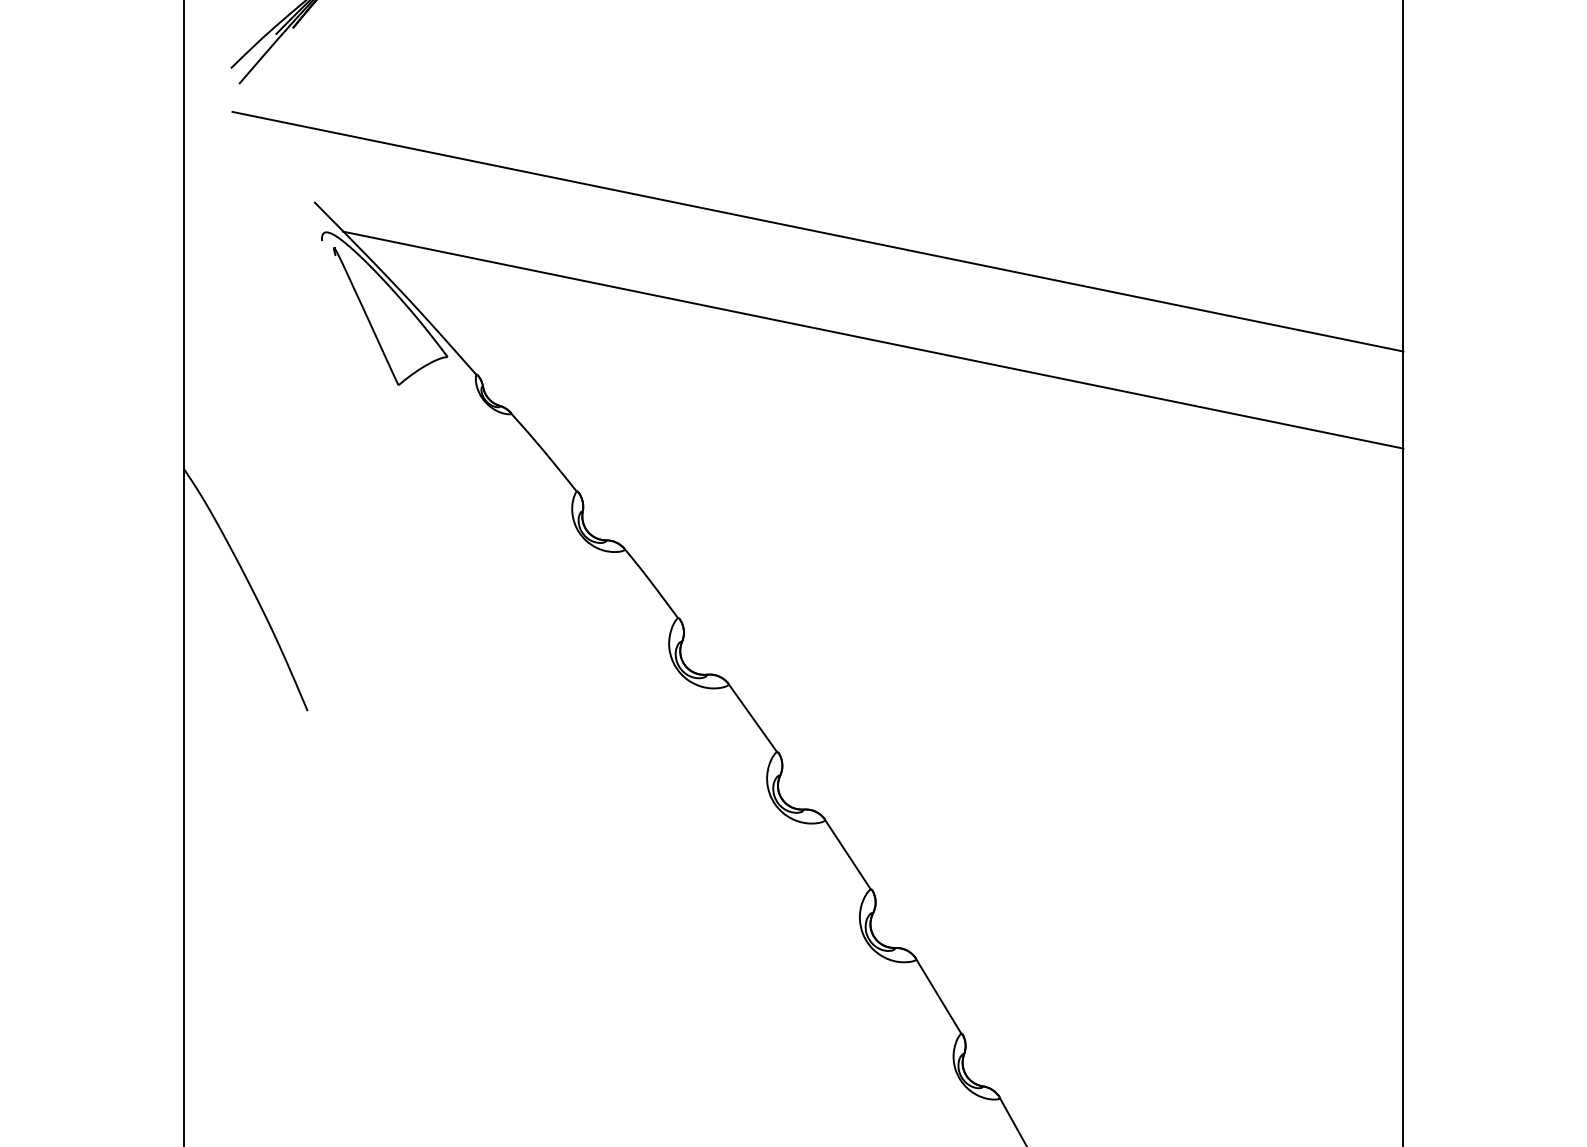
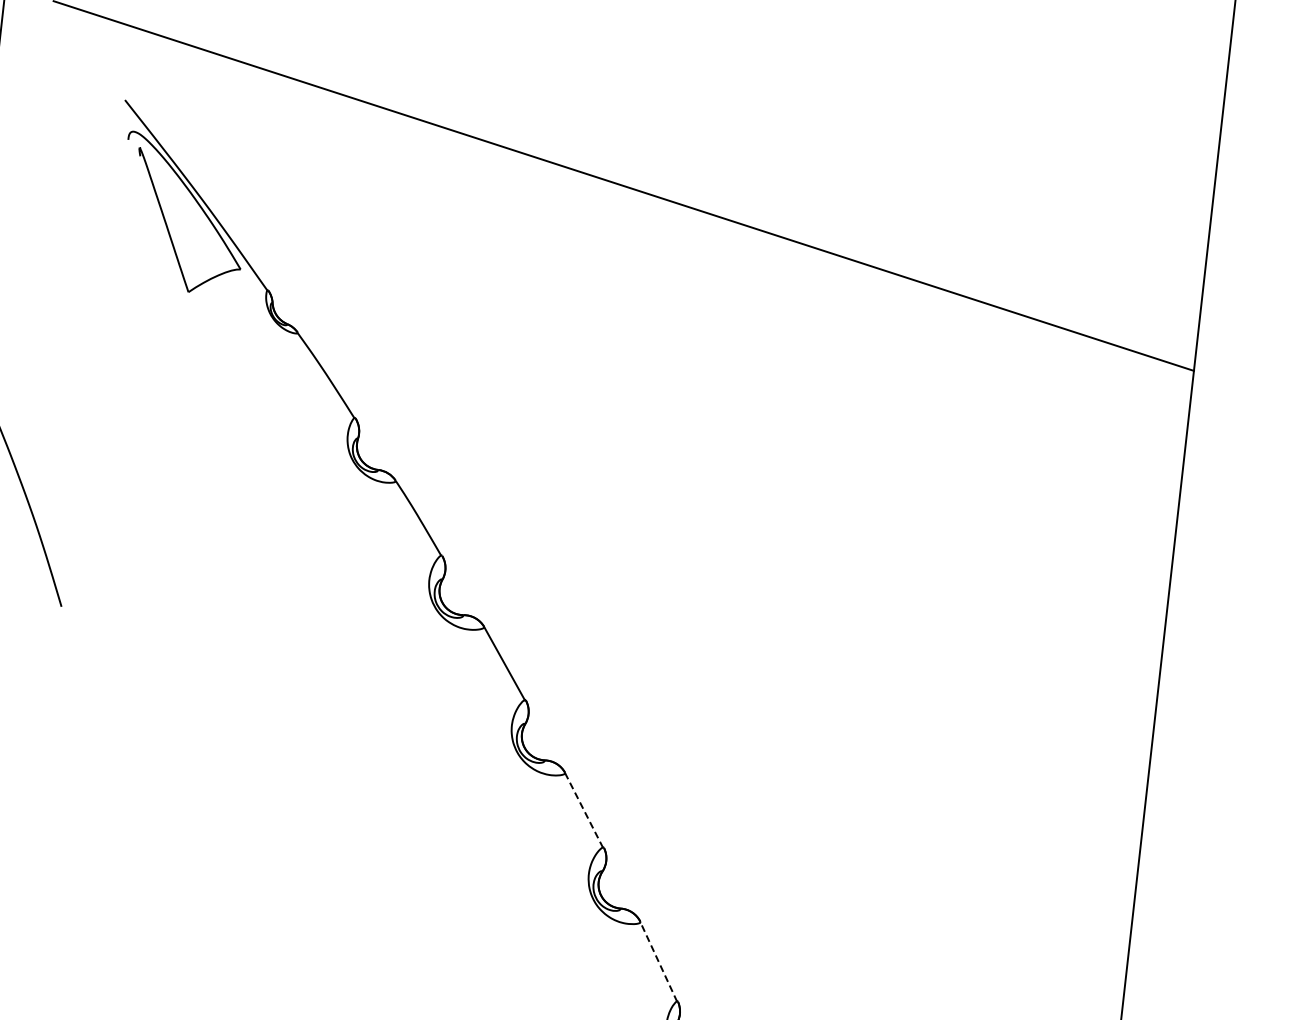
line: (872, 339) -> (666, 299), removed
line: (848, 854) -> (584, 810), solid -> dashed
line: (938, 996) -> (658, 961), solid -> dashed

